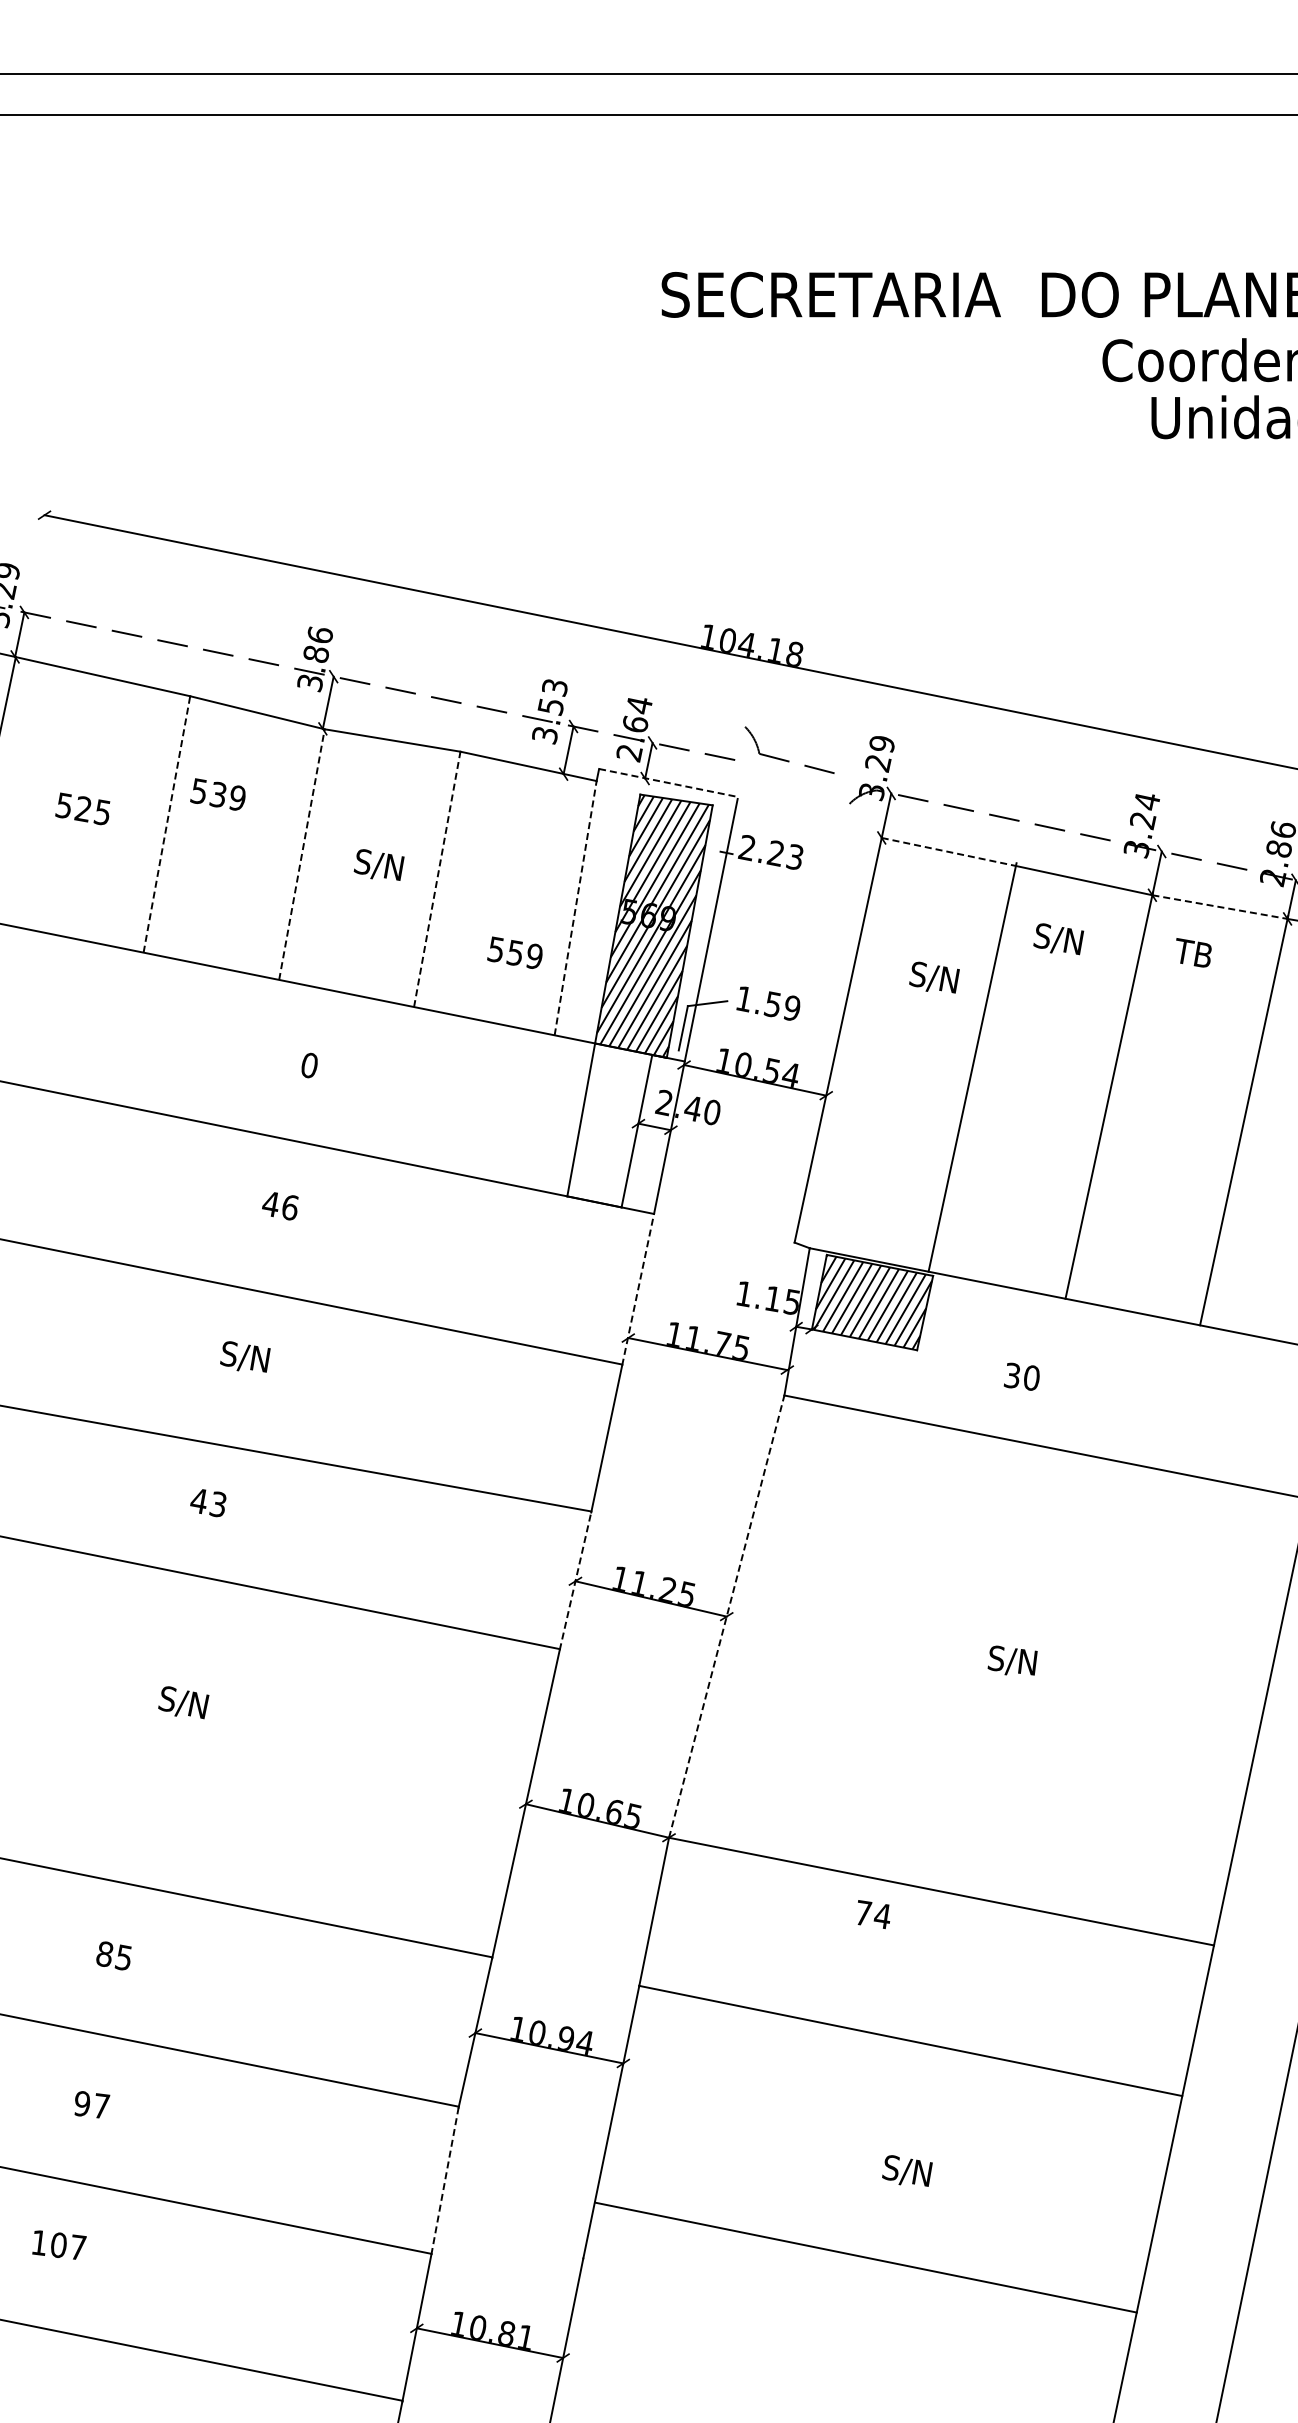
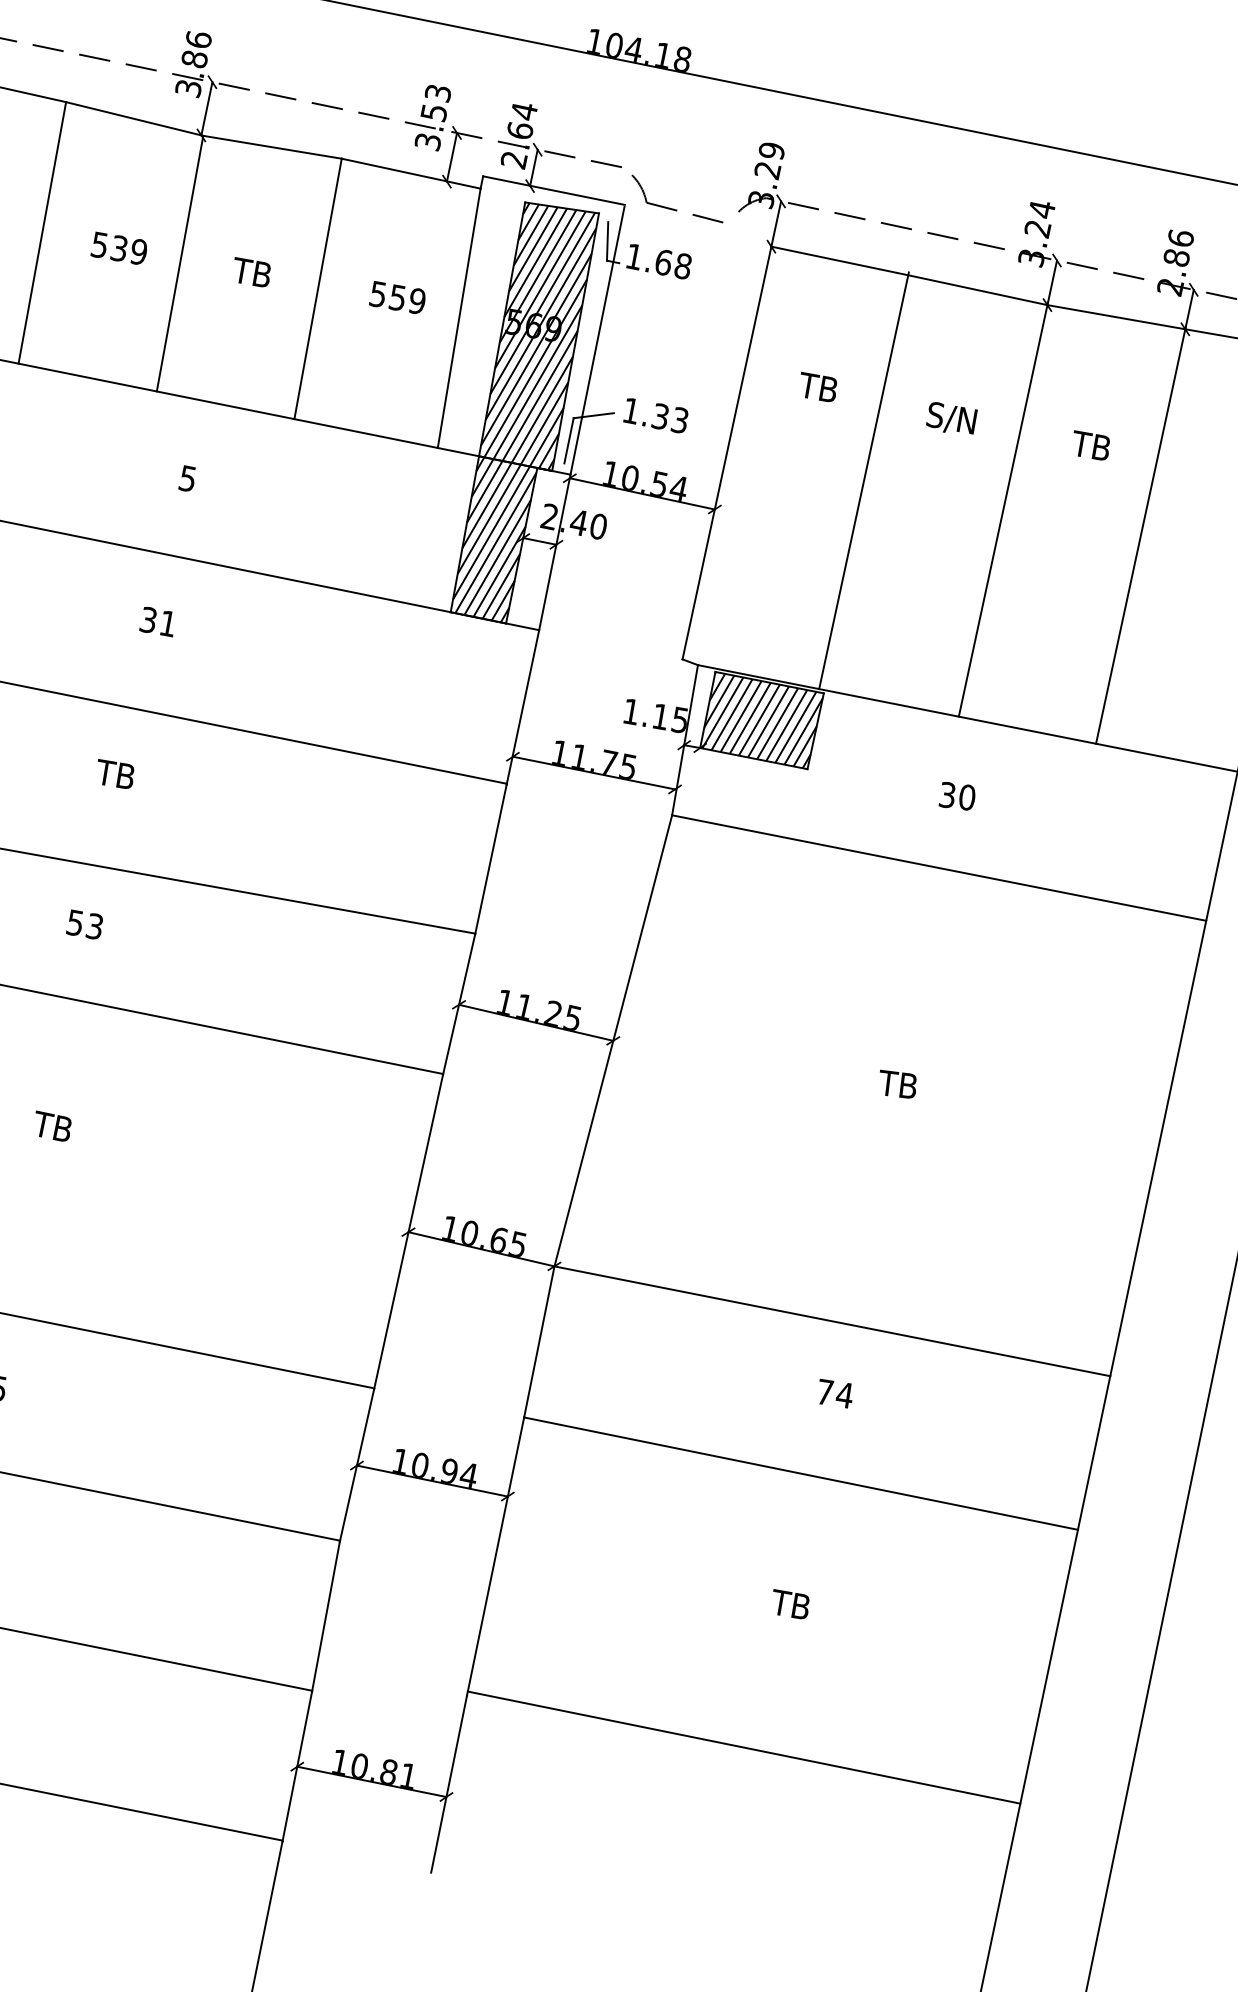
part: (785, 759) -> (673, 208), moved
line: (668, 782) -> (553, 190), dashed -> solid
text: (217, 794) -> (118, 248), moved
line: (167, 823) -> (42, 231), dashed -> solid
line: (720, 832) -> (606, 241), added
line: (948, 851) -> (839, 260), dashed -> solid
text: (770, 852) -> (657, 261), 2.23 -> 1.68
line: (302, 854) -> (180, 263), dashed -> solid
text: (378, 864) -> (258, 273), S/N -> TB
line: (437, 879) -> (318, 289), dashed -> solid
line: (1219, 907) -> (1115, 317), dashed -> solid
line: (575, 908) -> (459, 318), dashed -> solid
text: (1058, 939) -> (951, 418), moved
text: (514, 952) -> (396, 297), moved
text: (1193, 952) -> (1091, 445), moved
text: (934, 976) -> (825, 387), S/N -> TB
text: (782, 1005) -> (670, 417), 1.59 -> 1.33
text: (308, 1065) -> (186, 478), 0 -> 5
hatch: (610, 1125) -> (494, 539), added
text: (279, 1205) -> (157, 621), 46 -> 31
line: (638, 1289) -> (523, 707), dashed -> solid
text: (245, 1356) -> (122, 775), S/N -> TB
text: (1021, 1376) -> (956, 795), moved
text: (198, 1500) -> (74, 922), 43 -> 53
line: (575, 1581) -> (459, 1005), dashed -> solid
line: (726, 1616) -> (613, 1040), dashed -> solid
text: (1012, 1660) -> (904, 1085), S/N -> TB
text: (183, 1702) -> (59, 1128), S/N -> TB
text: (873, 1914) -> (835, 1393), moved
text: (907, 2170) -> (797, 1605), S/N -> TB
line: (444, 2181) -> (325, 1616), dashed -> solid
line: (865, 2257) -> (743, 1747), moved

